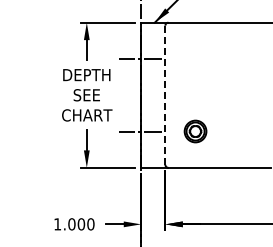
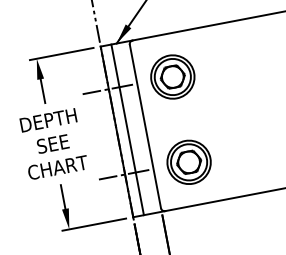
part: (195, 58) -> (172, 76), added
line: (150, 94) -> (127, 128), added
line: (165, 95) -> (145, 126), dashed -> solid
part: (195, 131) -> (188, 162), size x1.67

